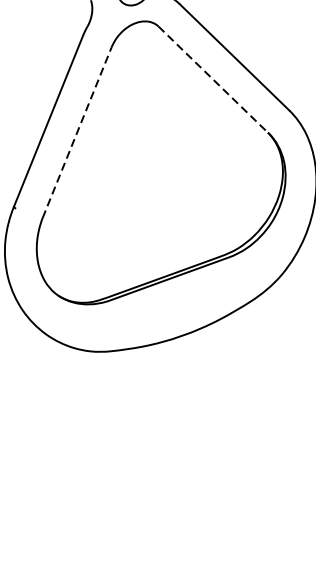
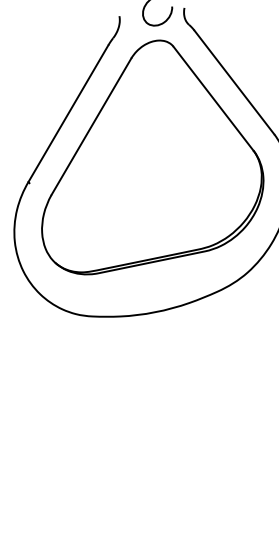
line: (213, 80) -> (213, 99), dashed -> solid
line: (77, 132) -> (91, 126), dashed -> solid

